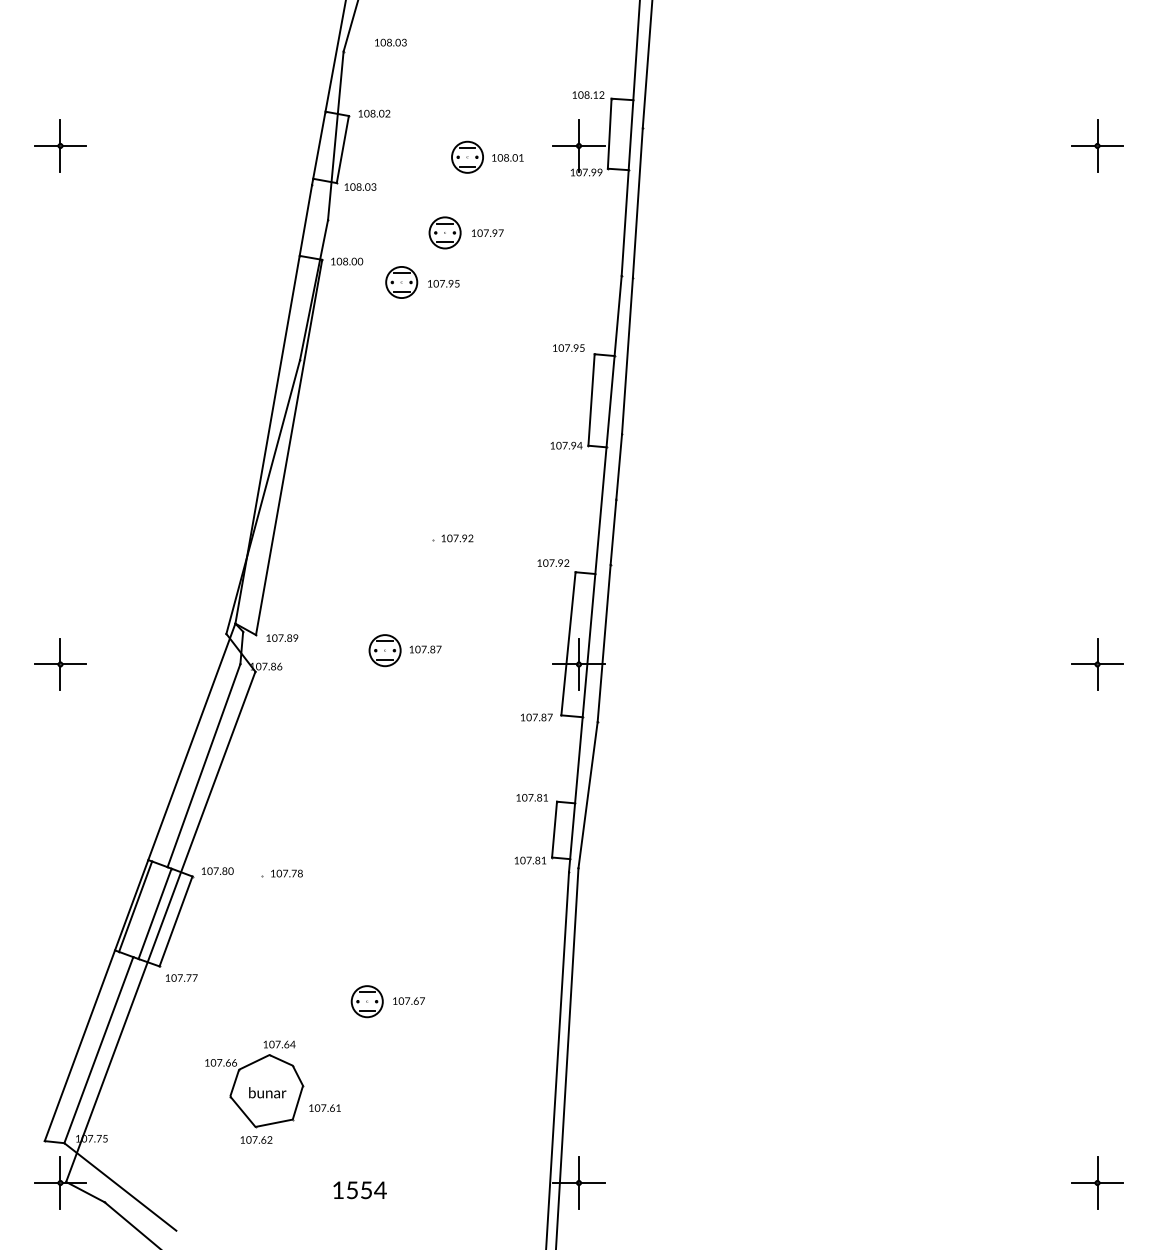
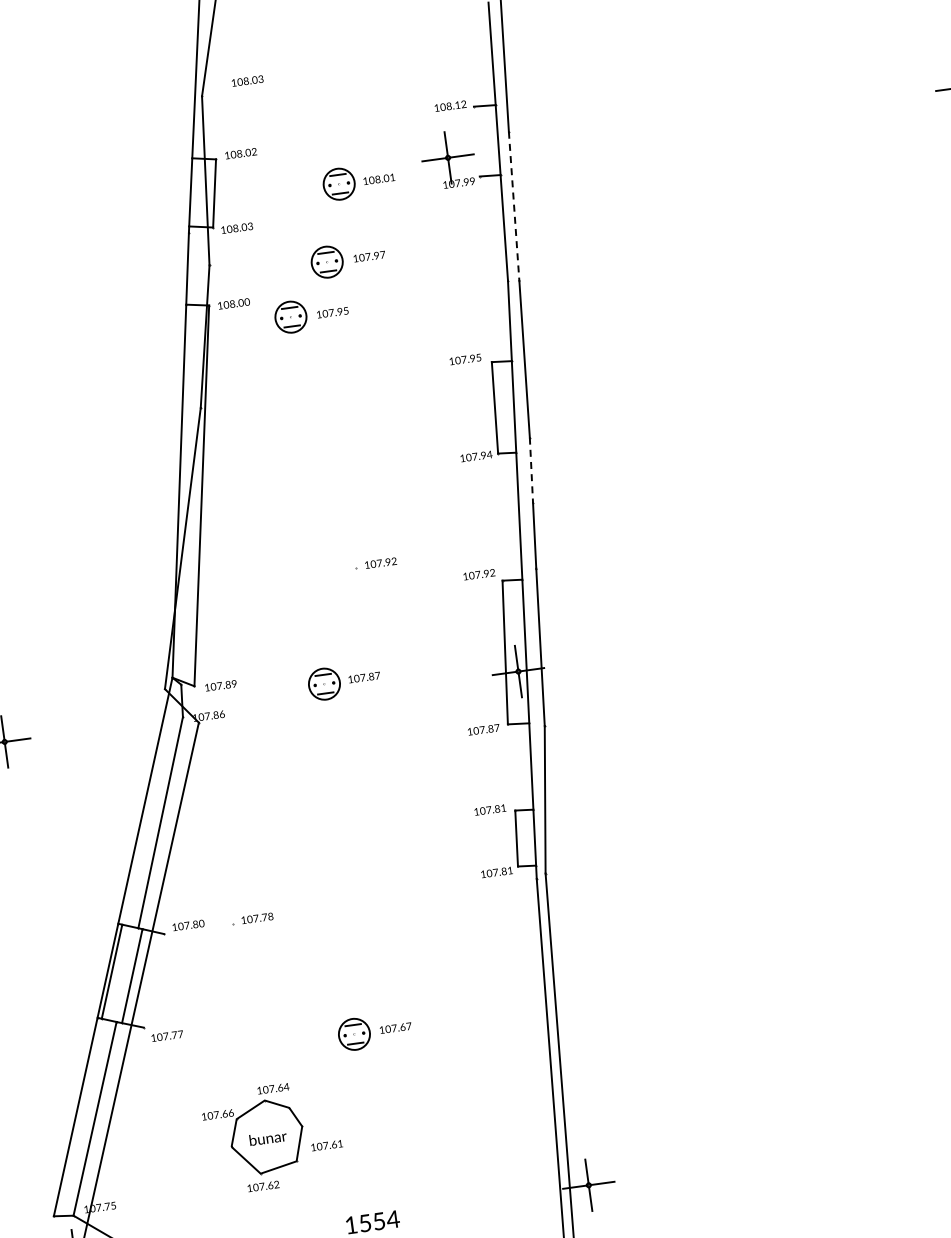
line: (609, 133) -> (476, 141), removed
line: (637, 203) -> (513, 206), solid -> dashed
line: (619, 466) -> (531, 469), solid -> dashed
line: (175, 921) -> (153, 980), removed

